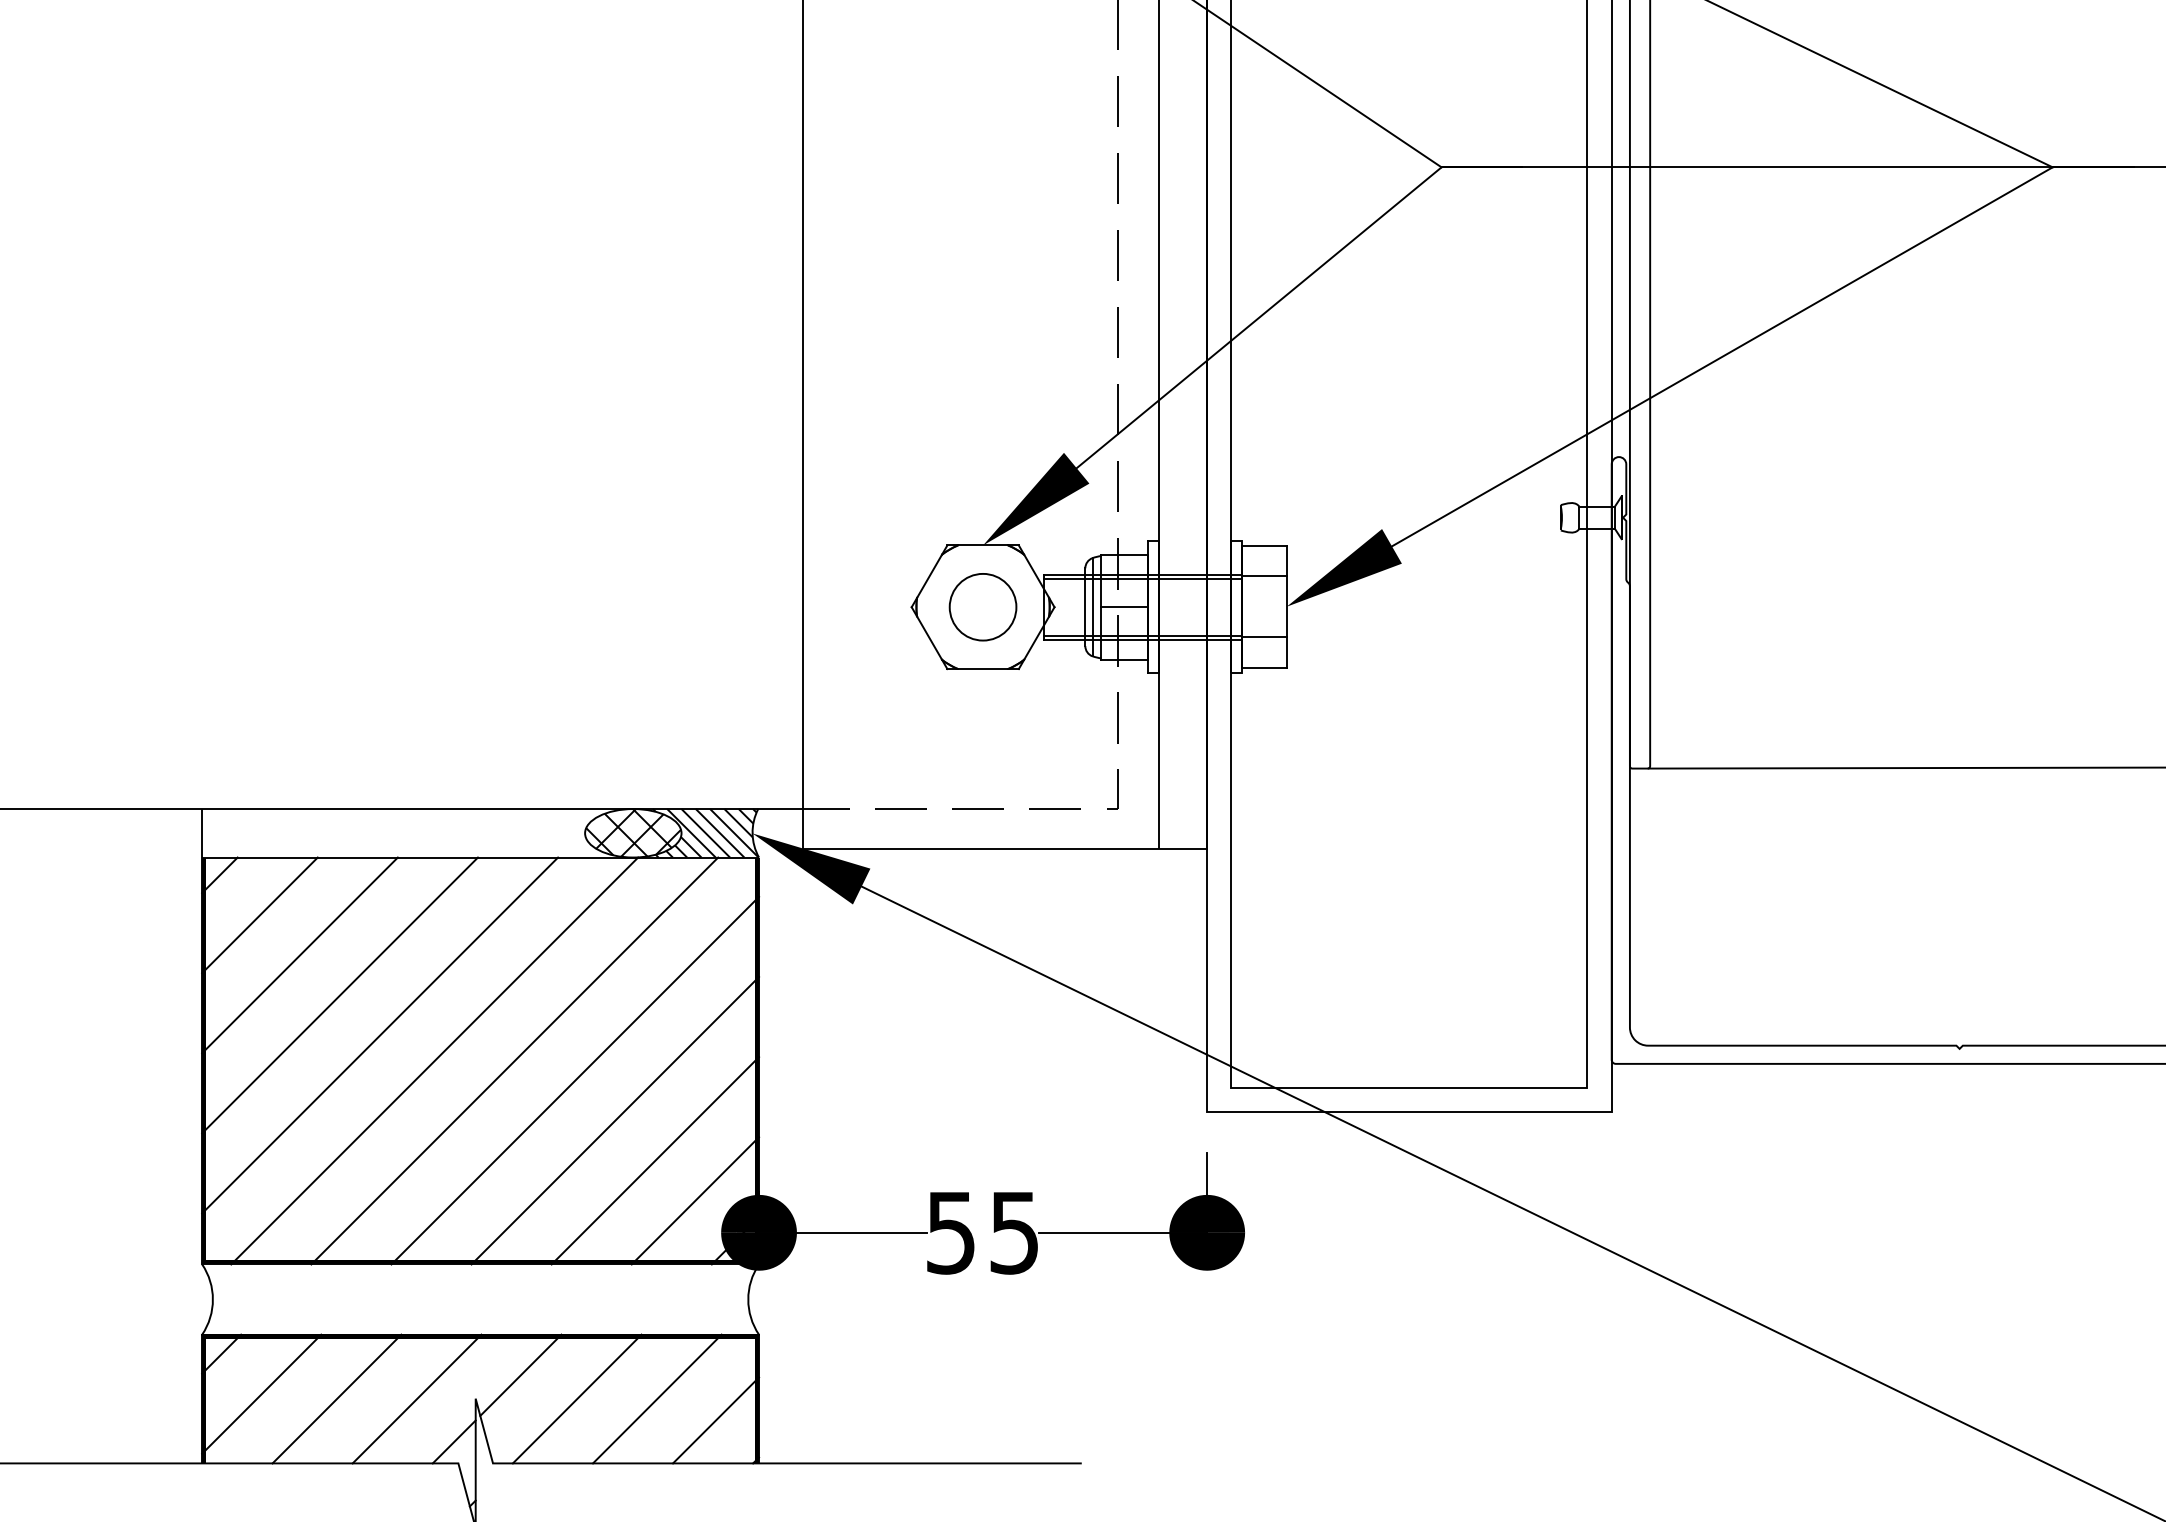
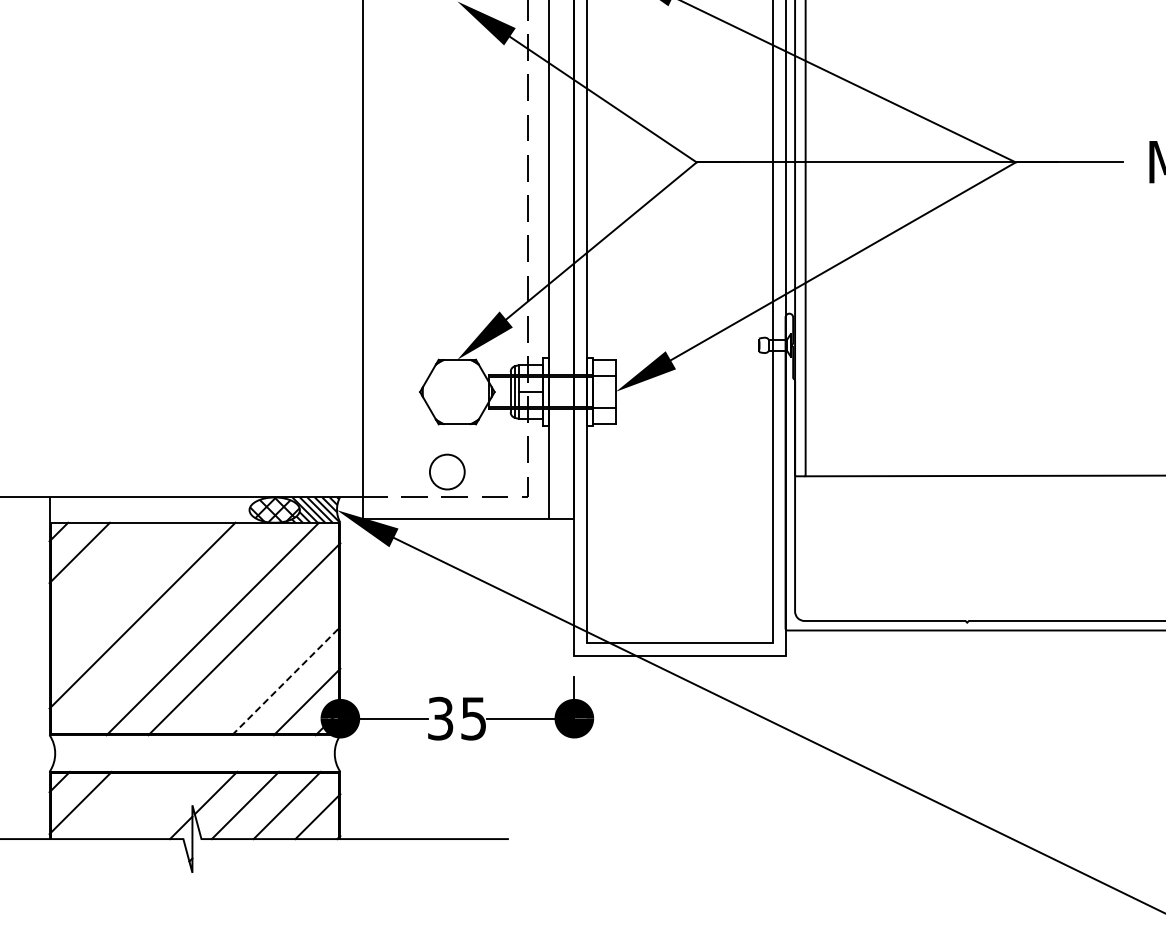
circle: (983, 606) -> (447, 471), moved
line: (299, 954) -> (100, 573), removed
line: (339, 994) -> (121, 594), removed
line: (433, 1060) -> (170, 628), removed
line: (615, 1121) -> (265, 660), removed
line: (655, 1161) -> (286, 681), solid -> dashed
text: (950, 1230) -> (440, 717), 55 -> 35
line: (335, 1399) -> (119, 805), removed
line: (416, 1399) -> (161, 805), removed

